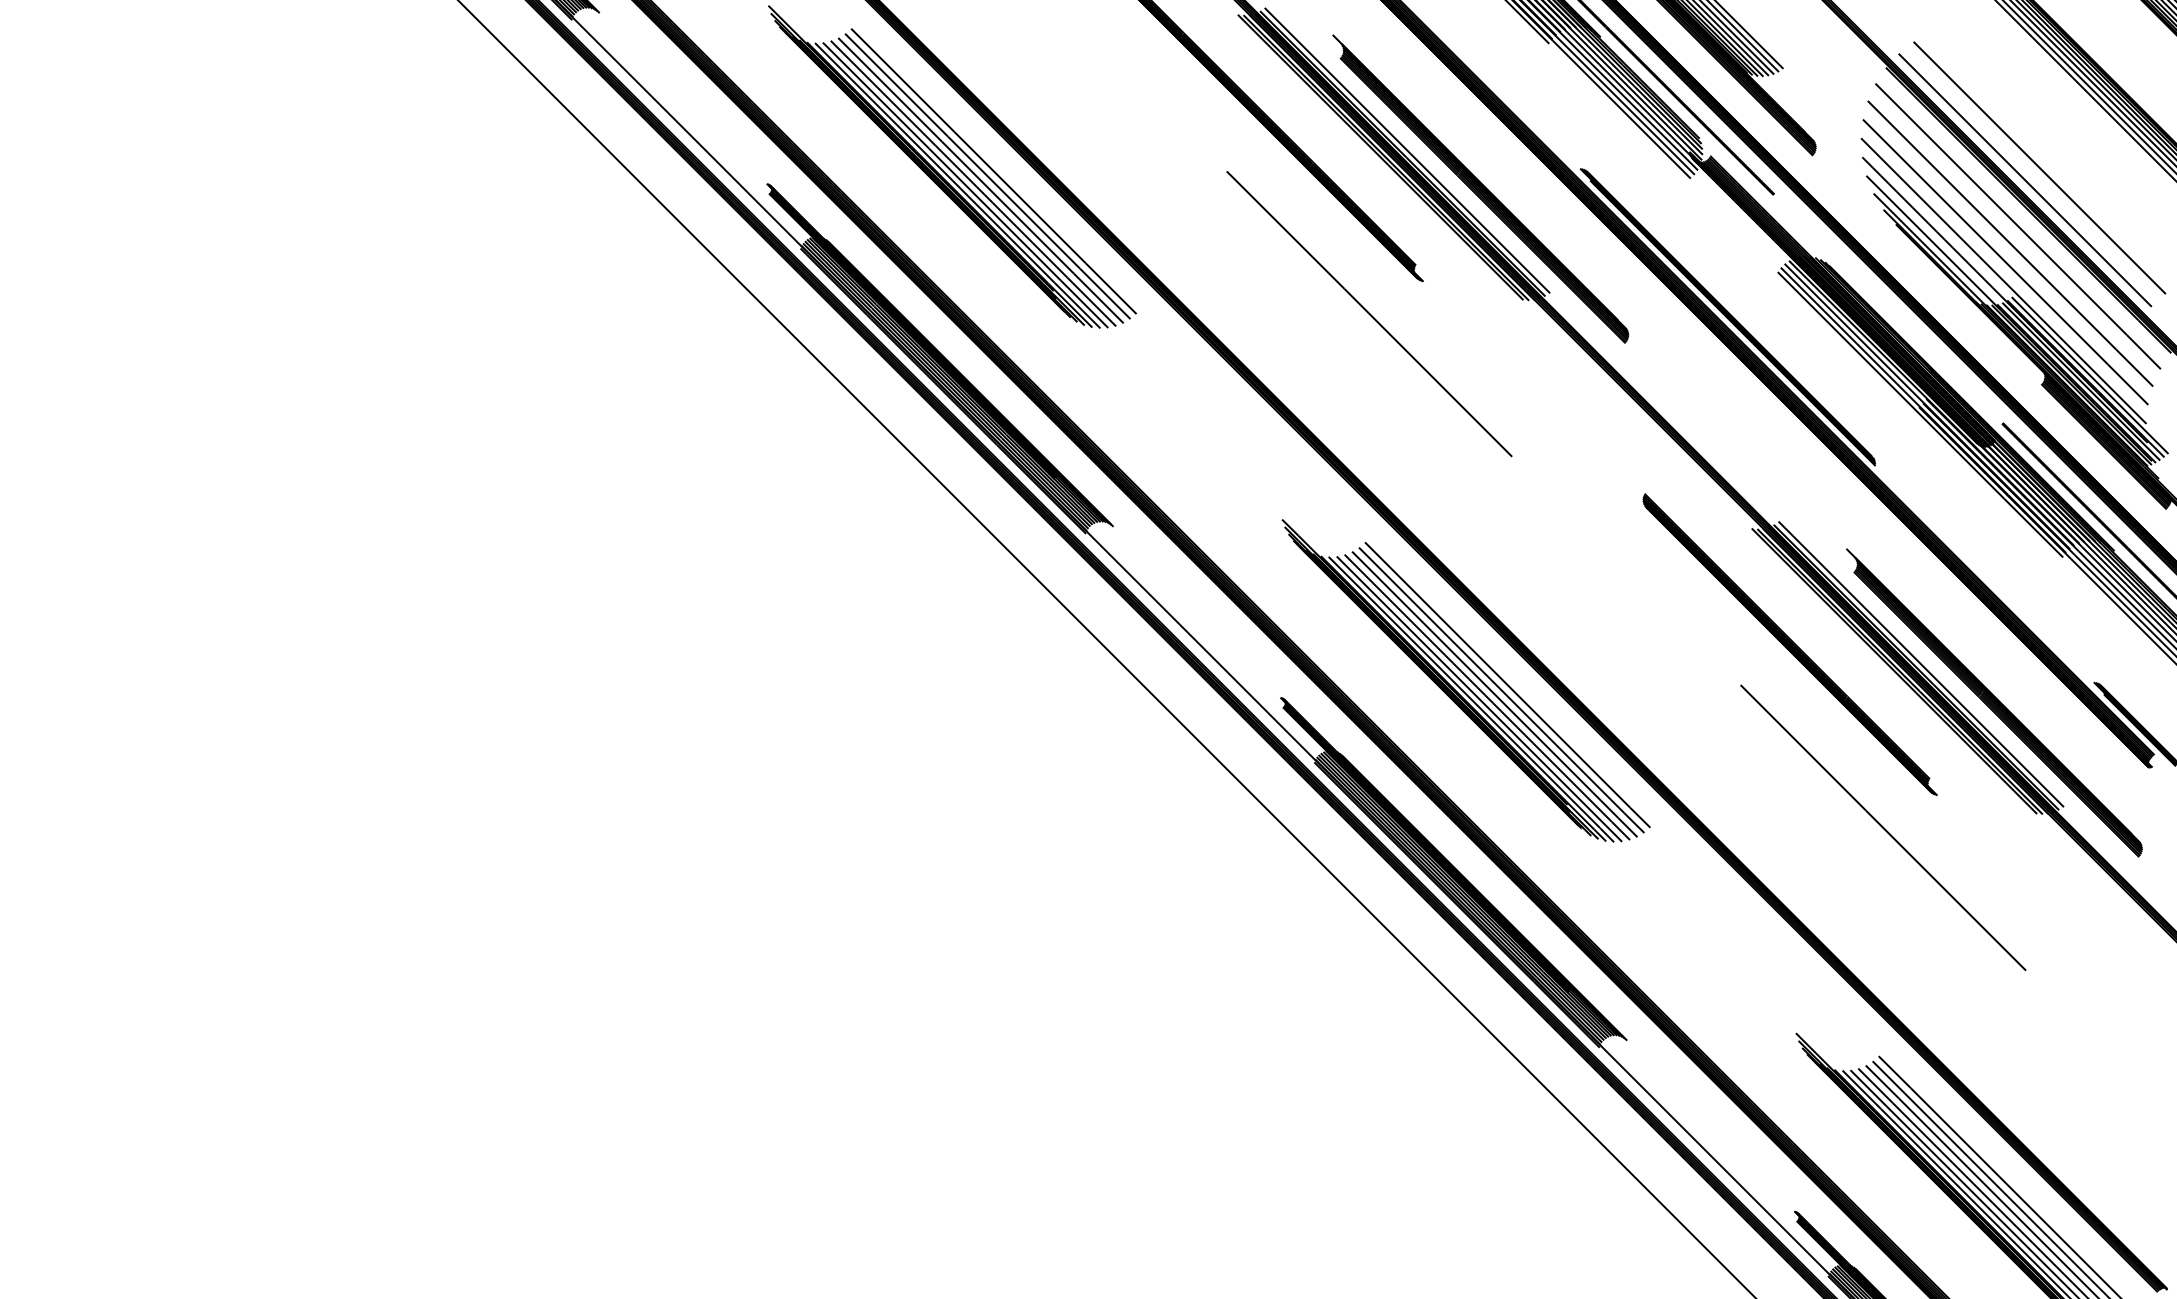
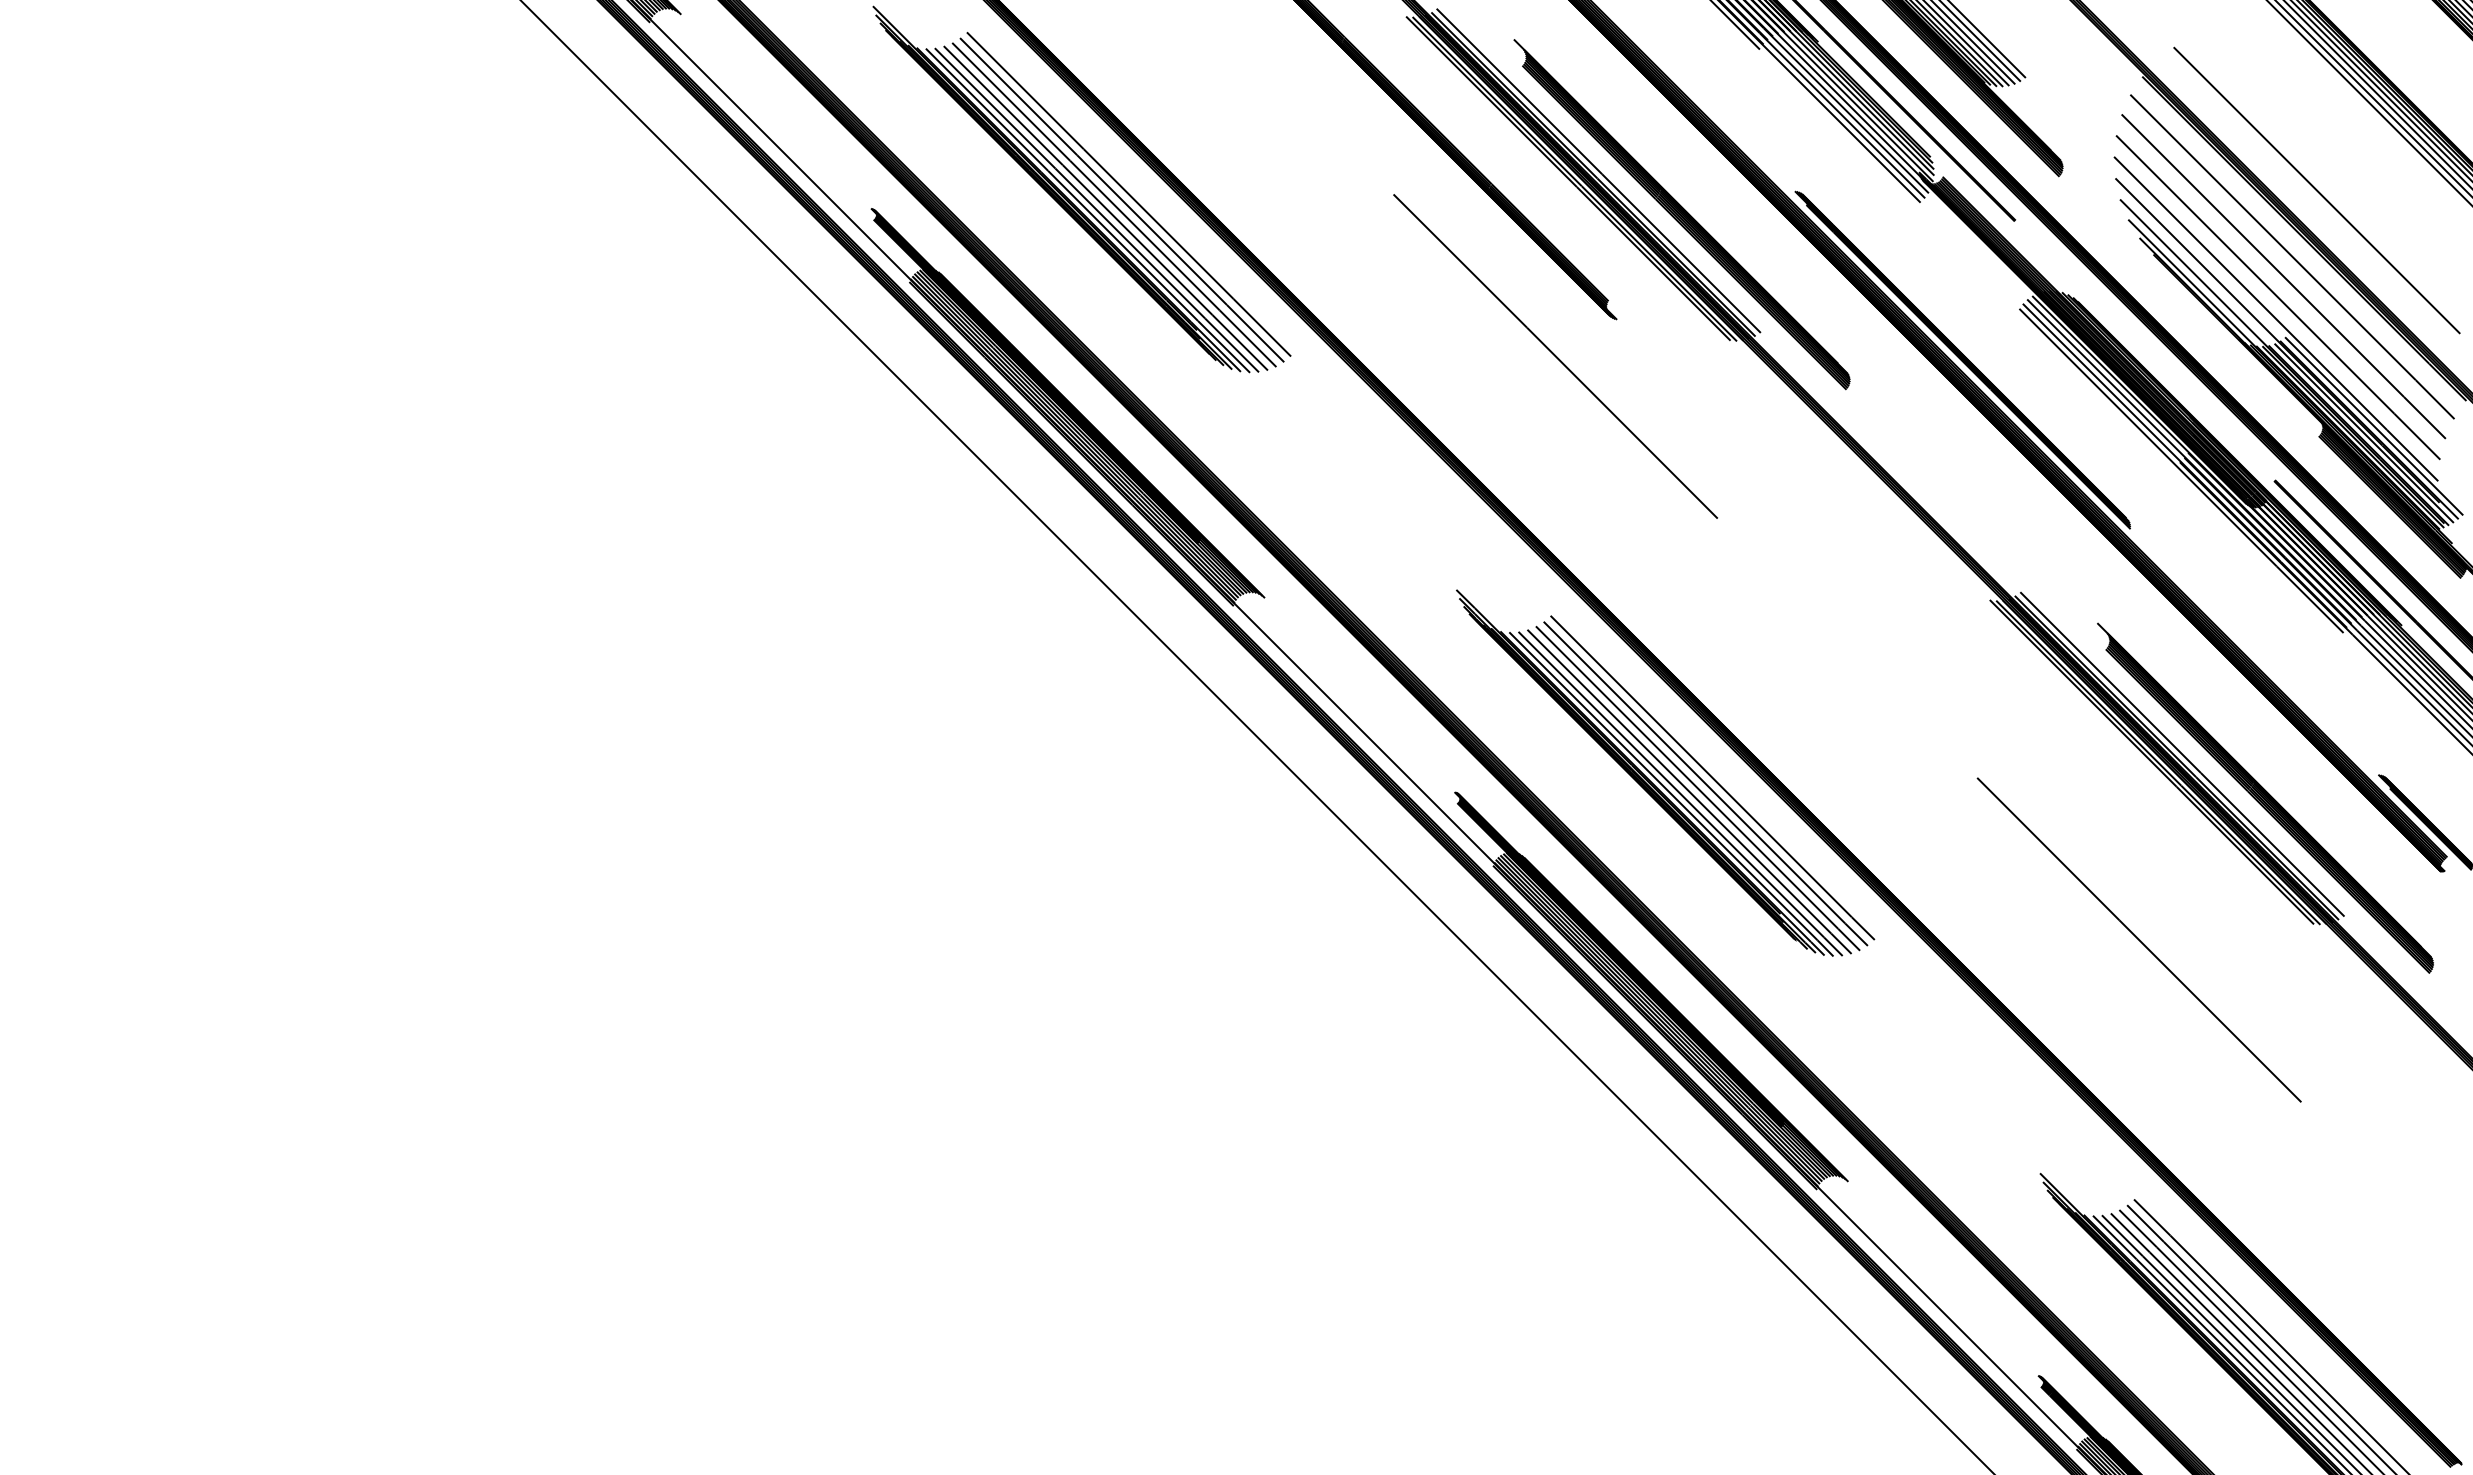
line: (2025, 180) -> (2300, 204), removed
part: (1790, 644) -> (2033, 731), removed

